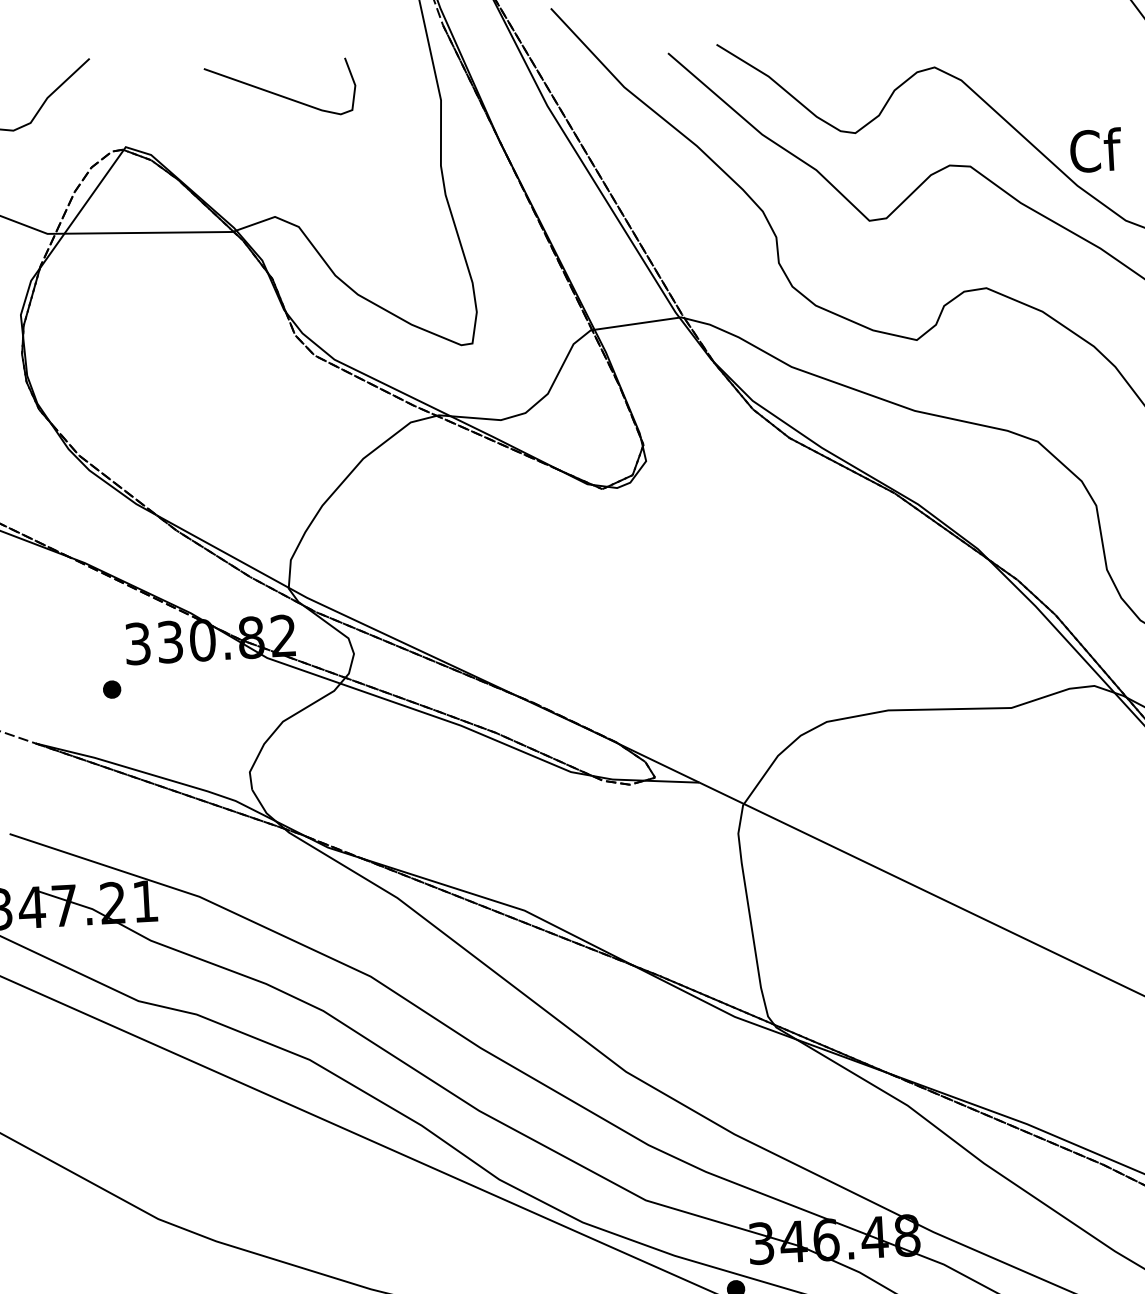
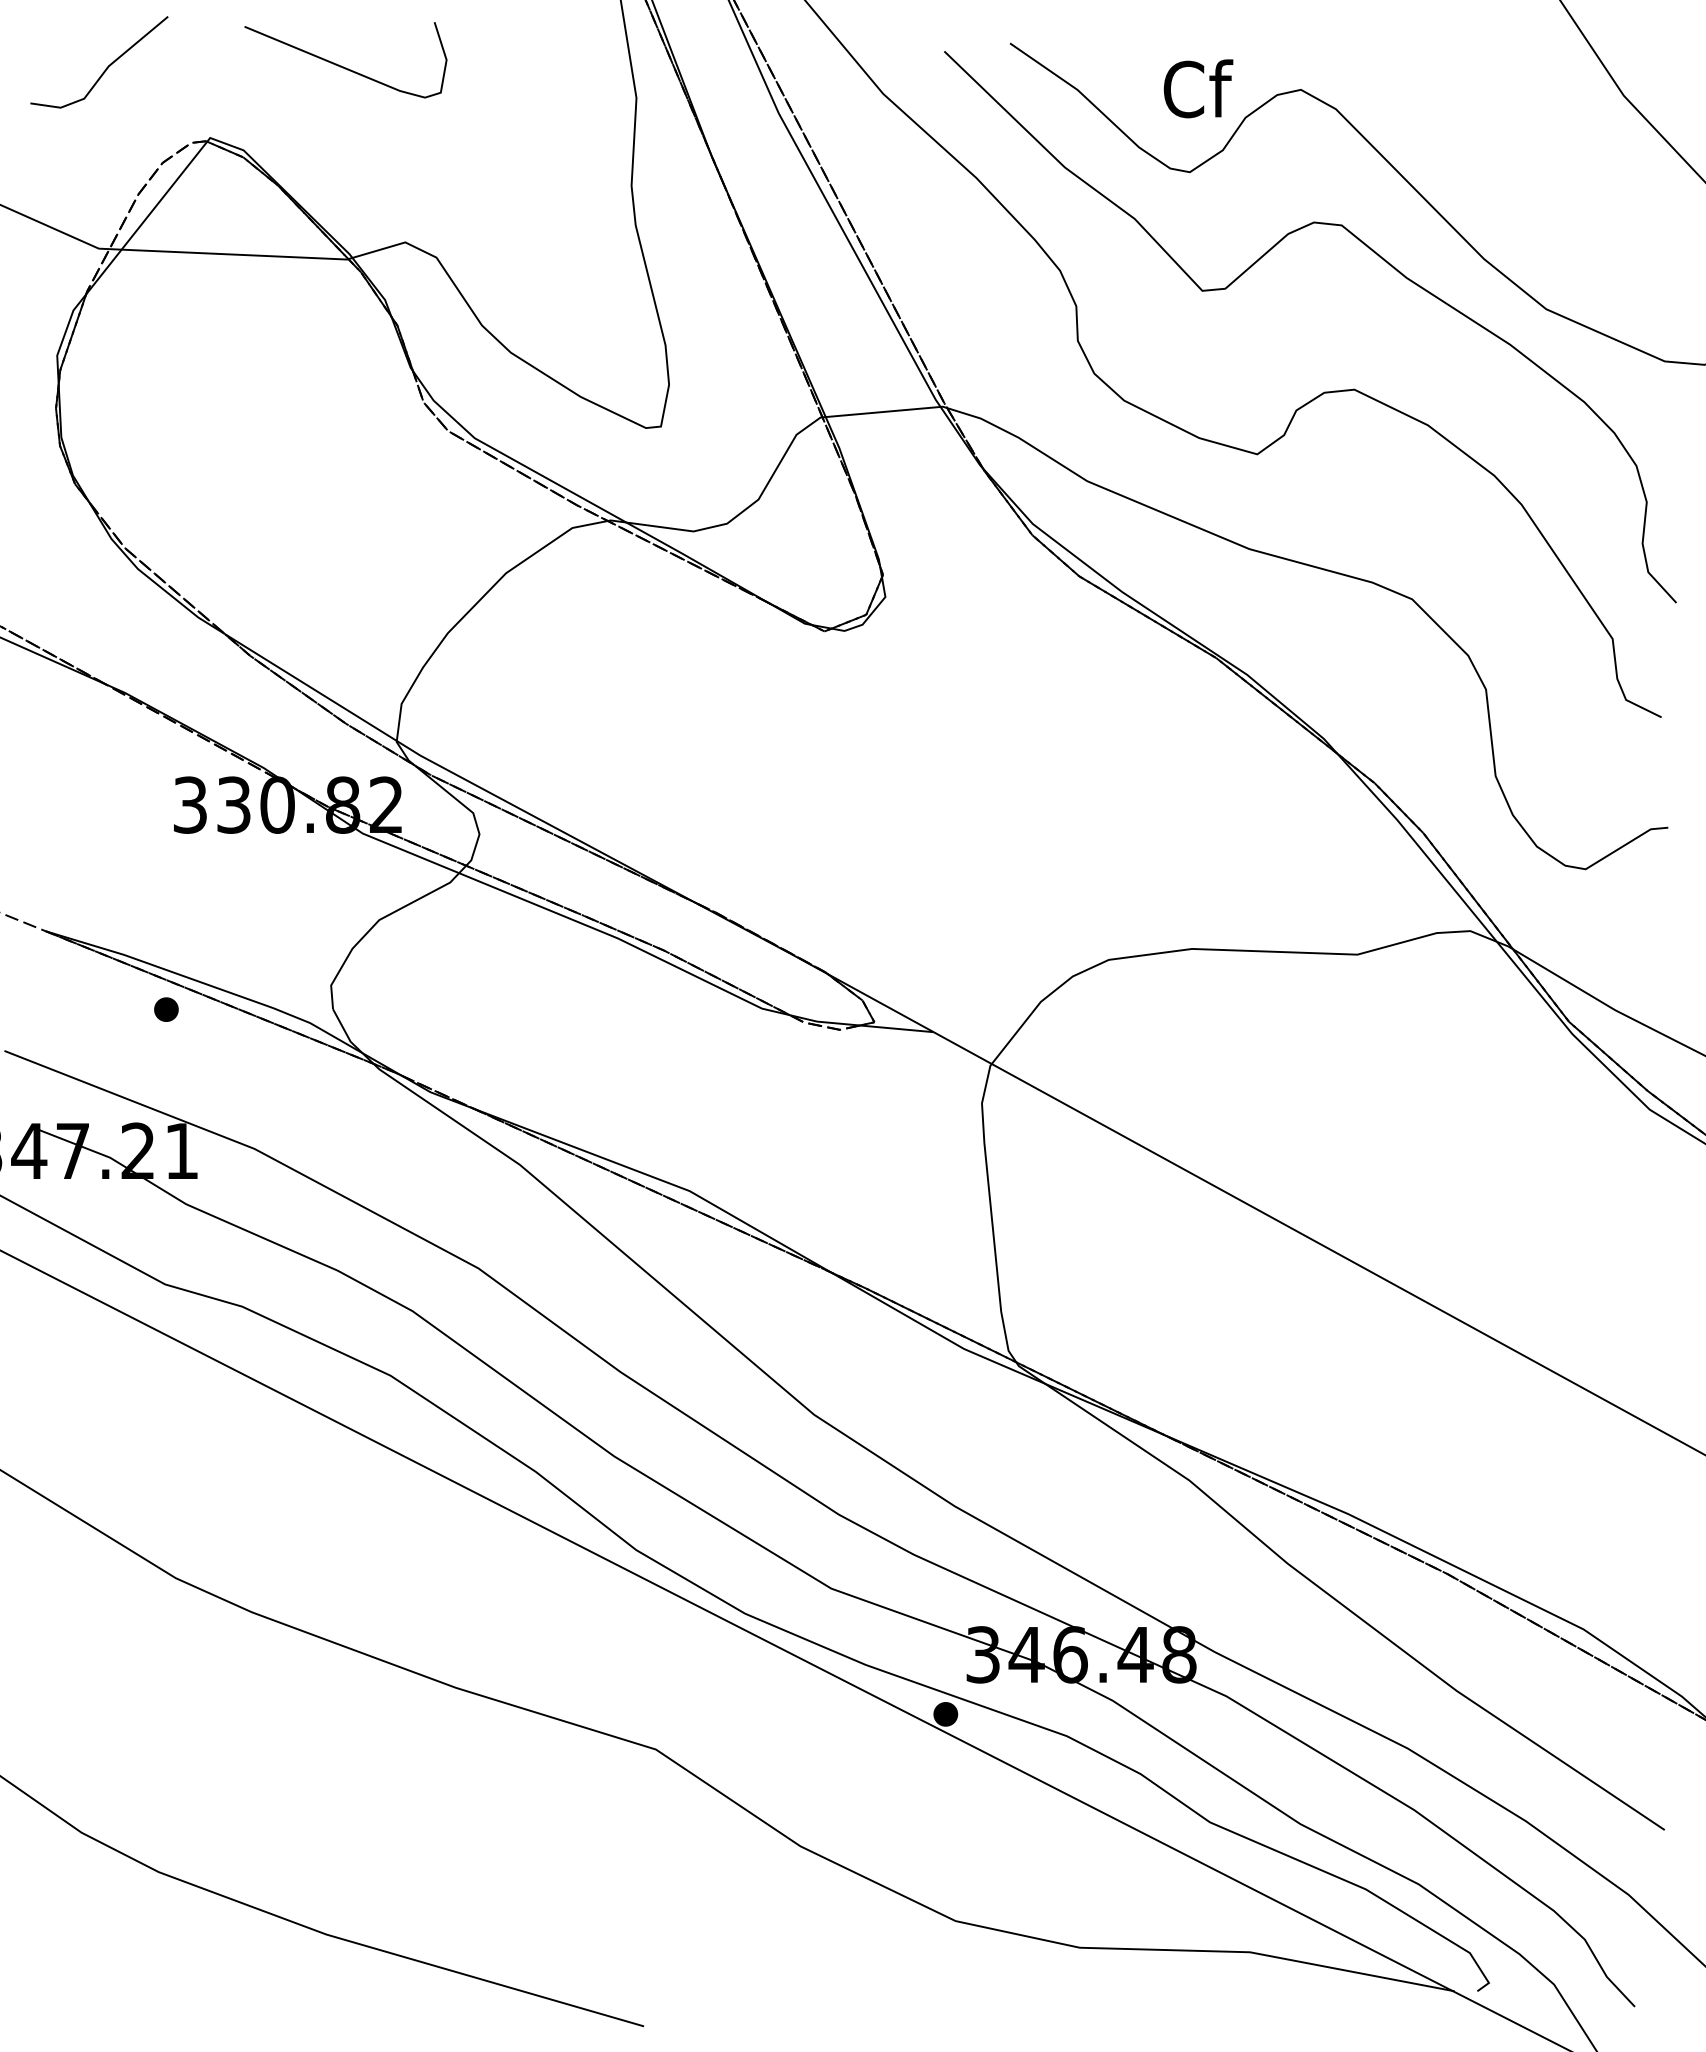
curve: (278, 94) -> (343, 66), moved
text: (1096, 150) -> (1198, 88), moved
part: (112, 689) -> (166, 1009), moved

